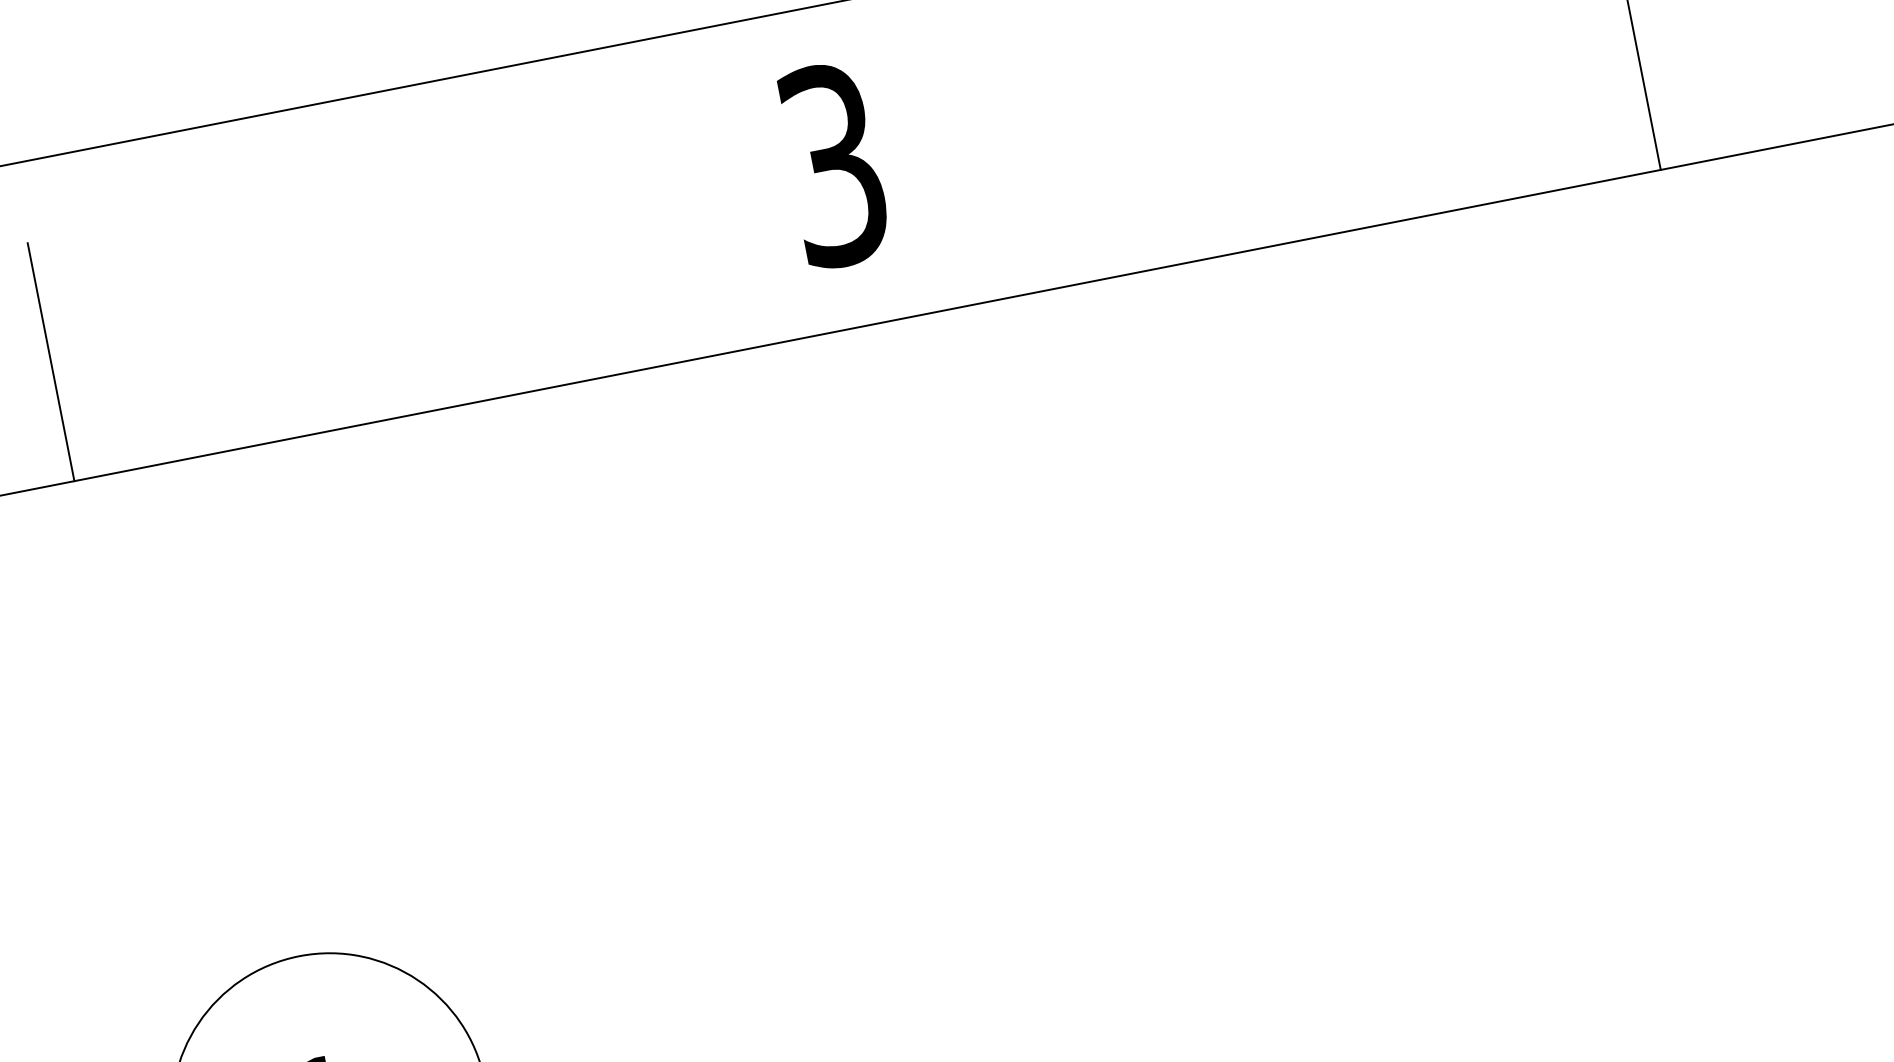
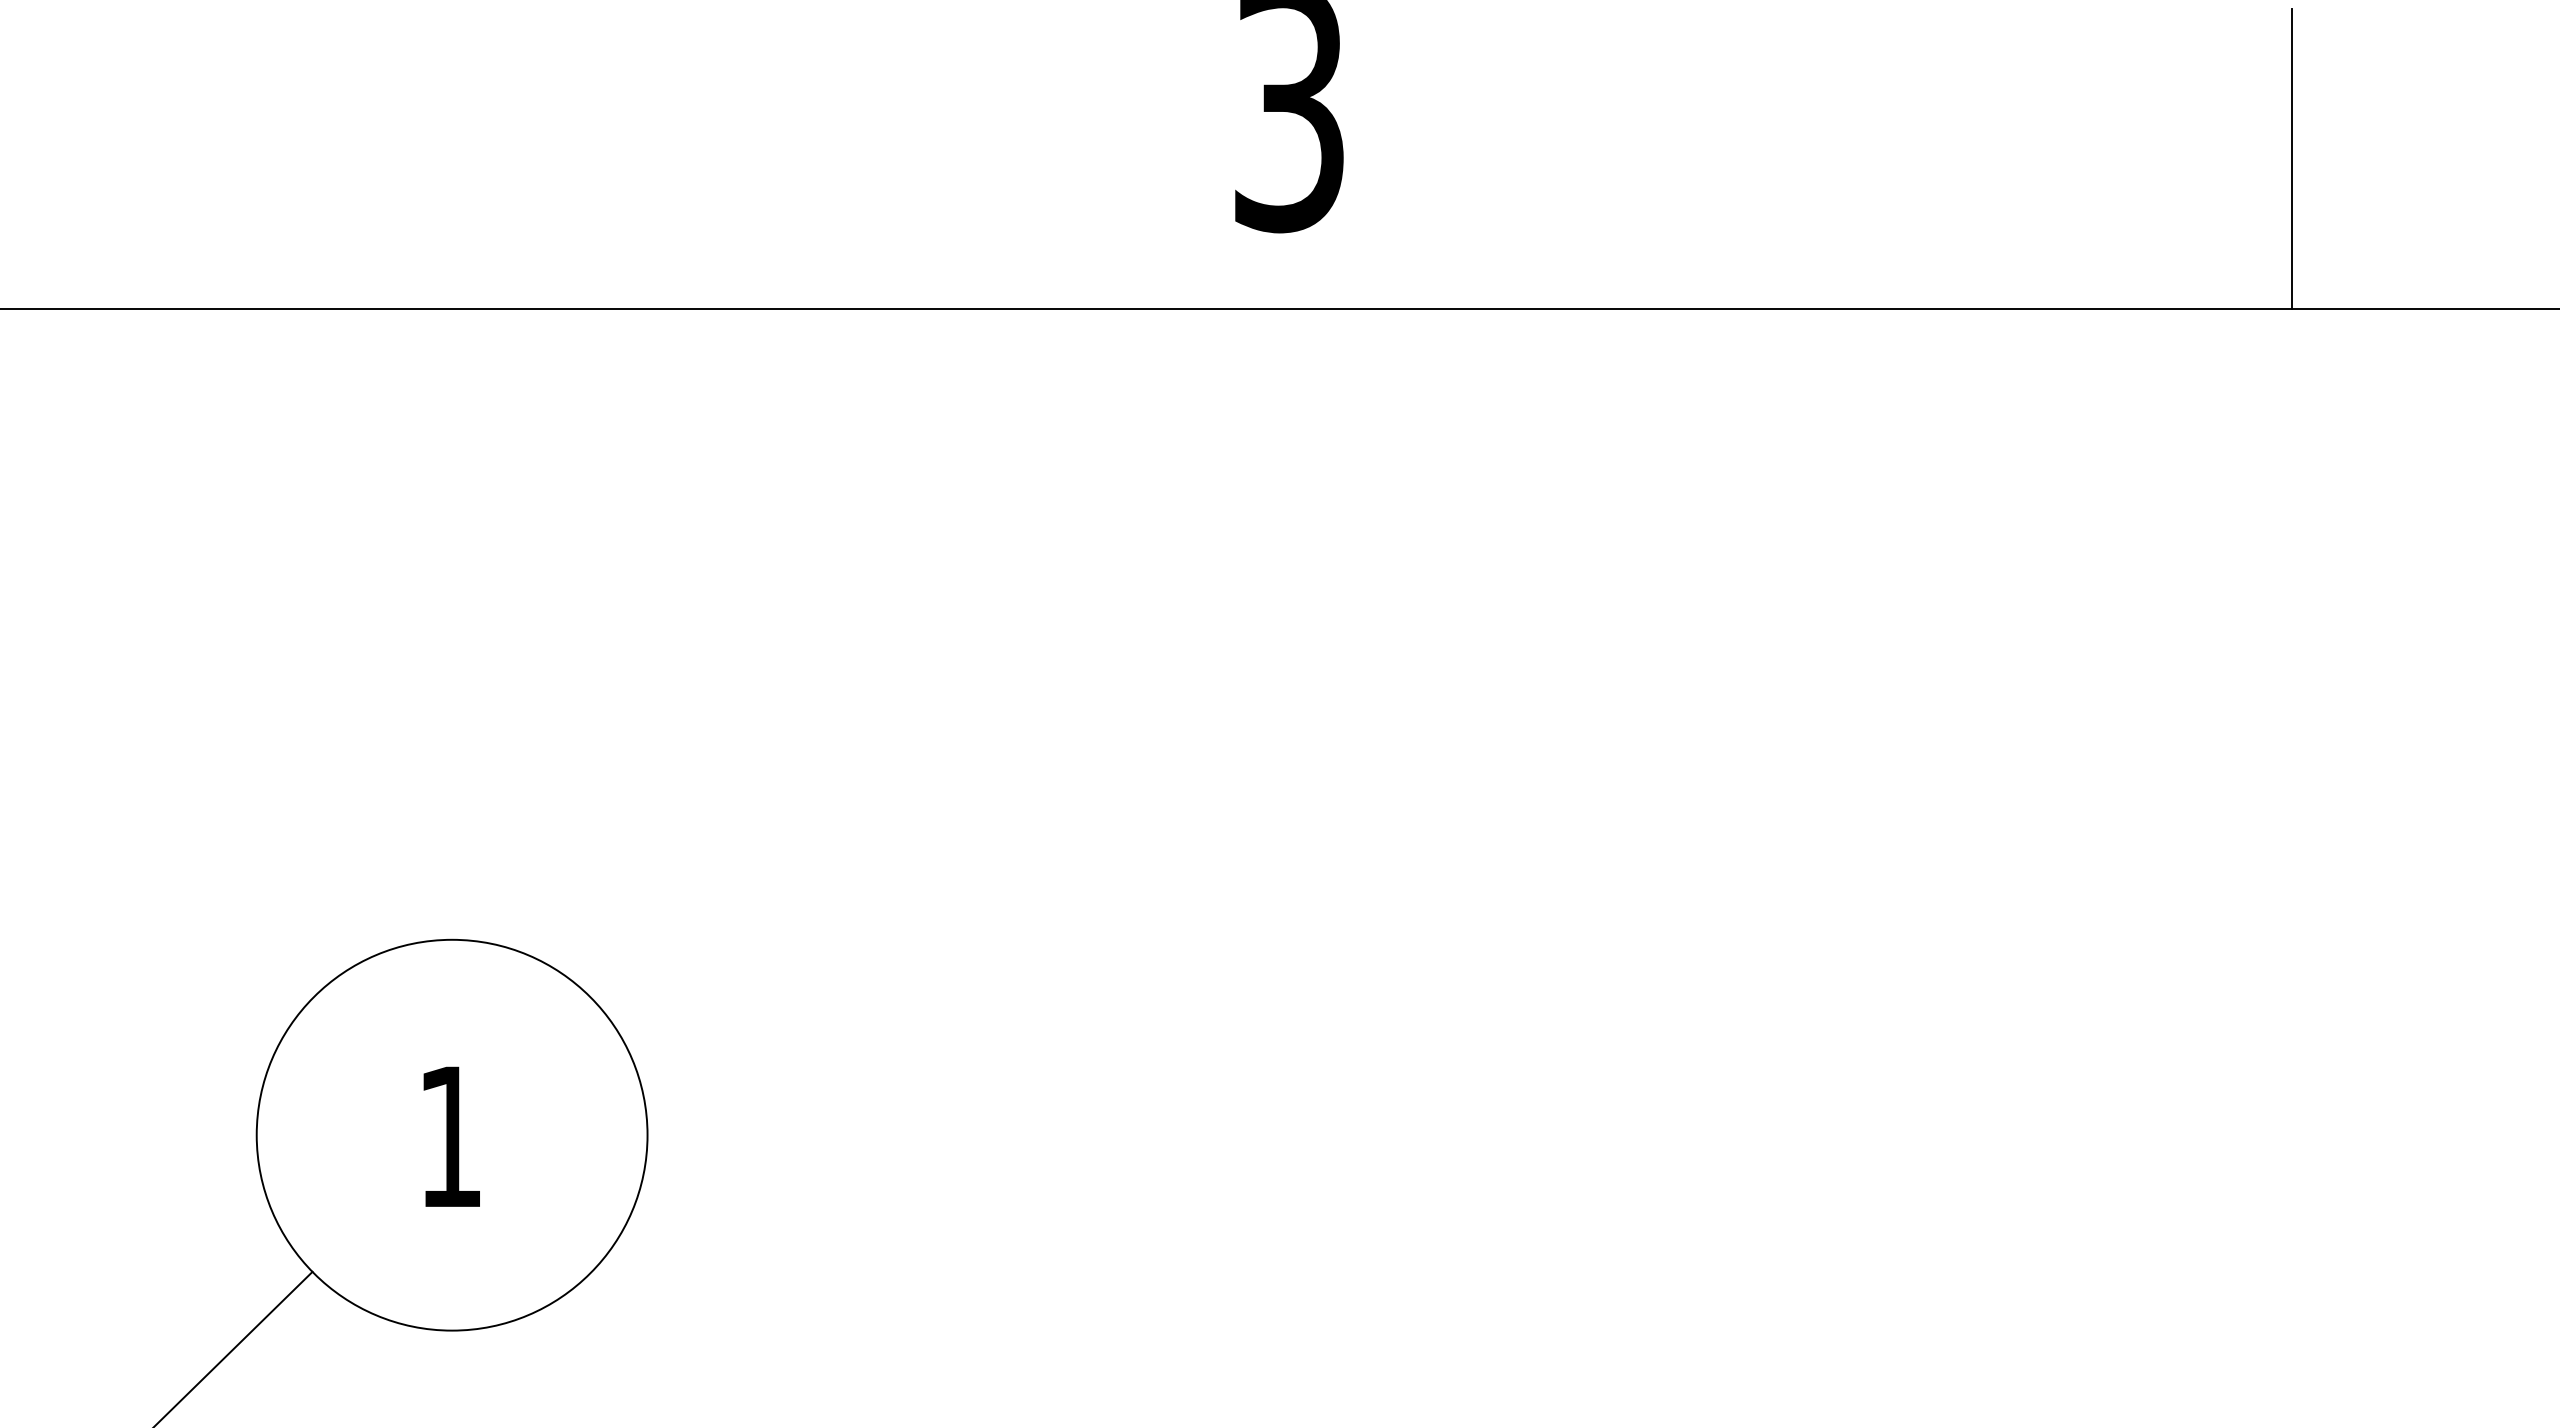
line: (51, 362) -> (292, 159), removed

